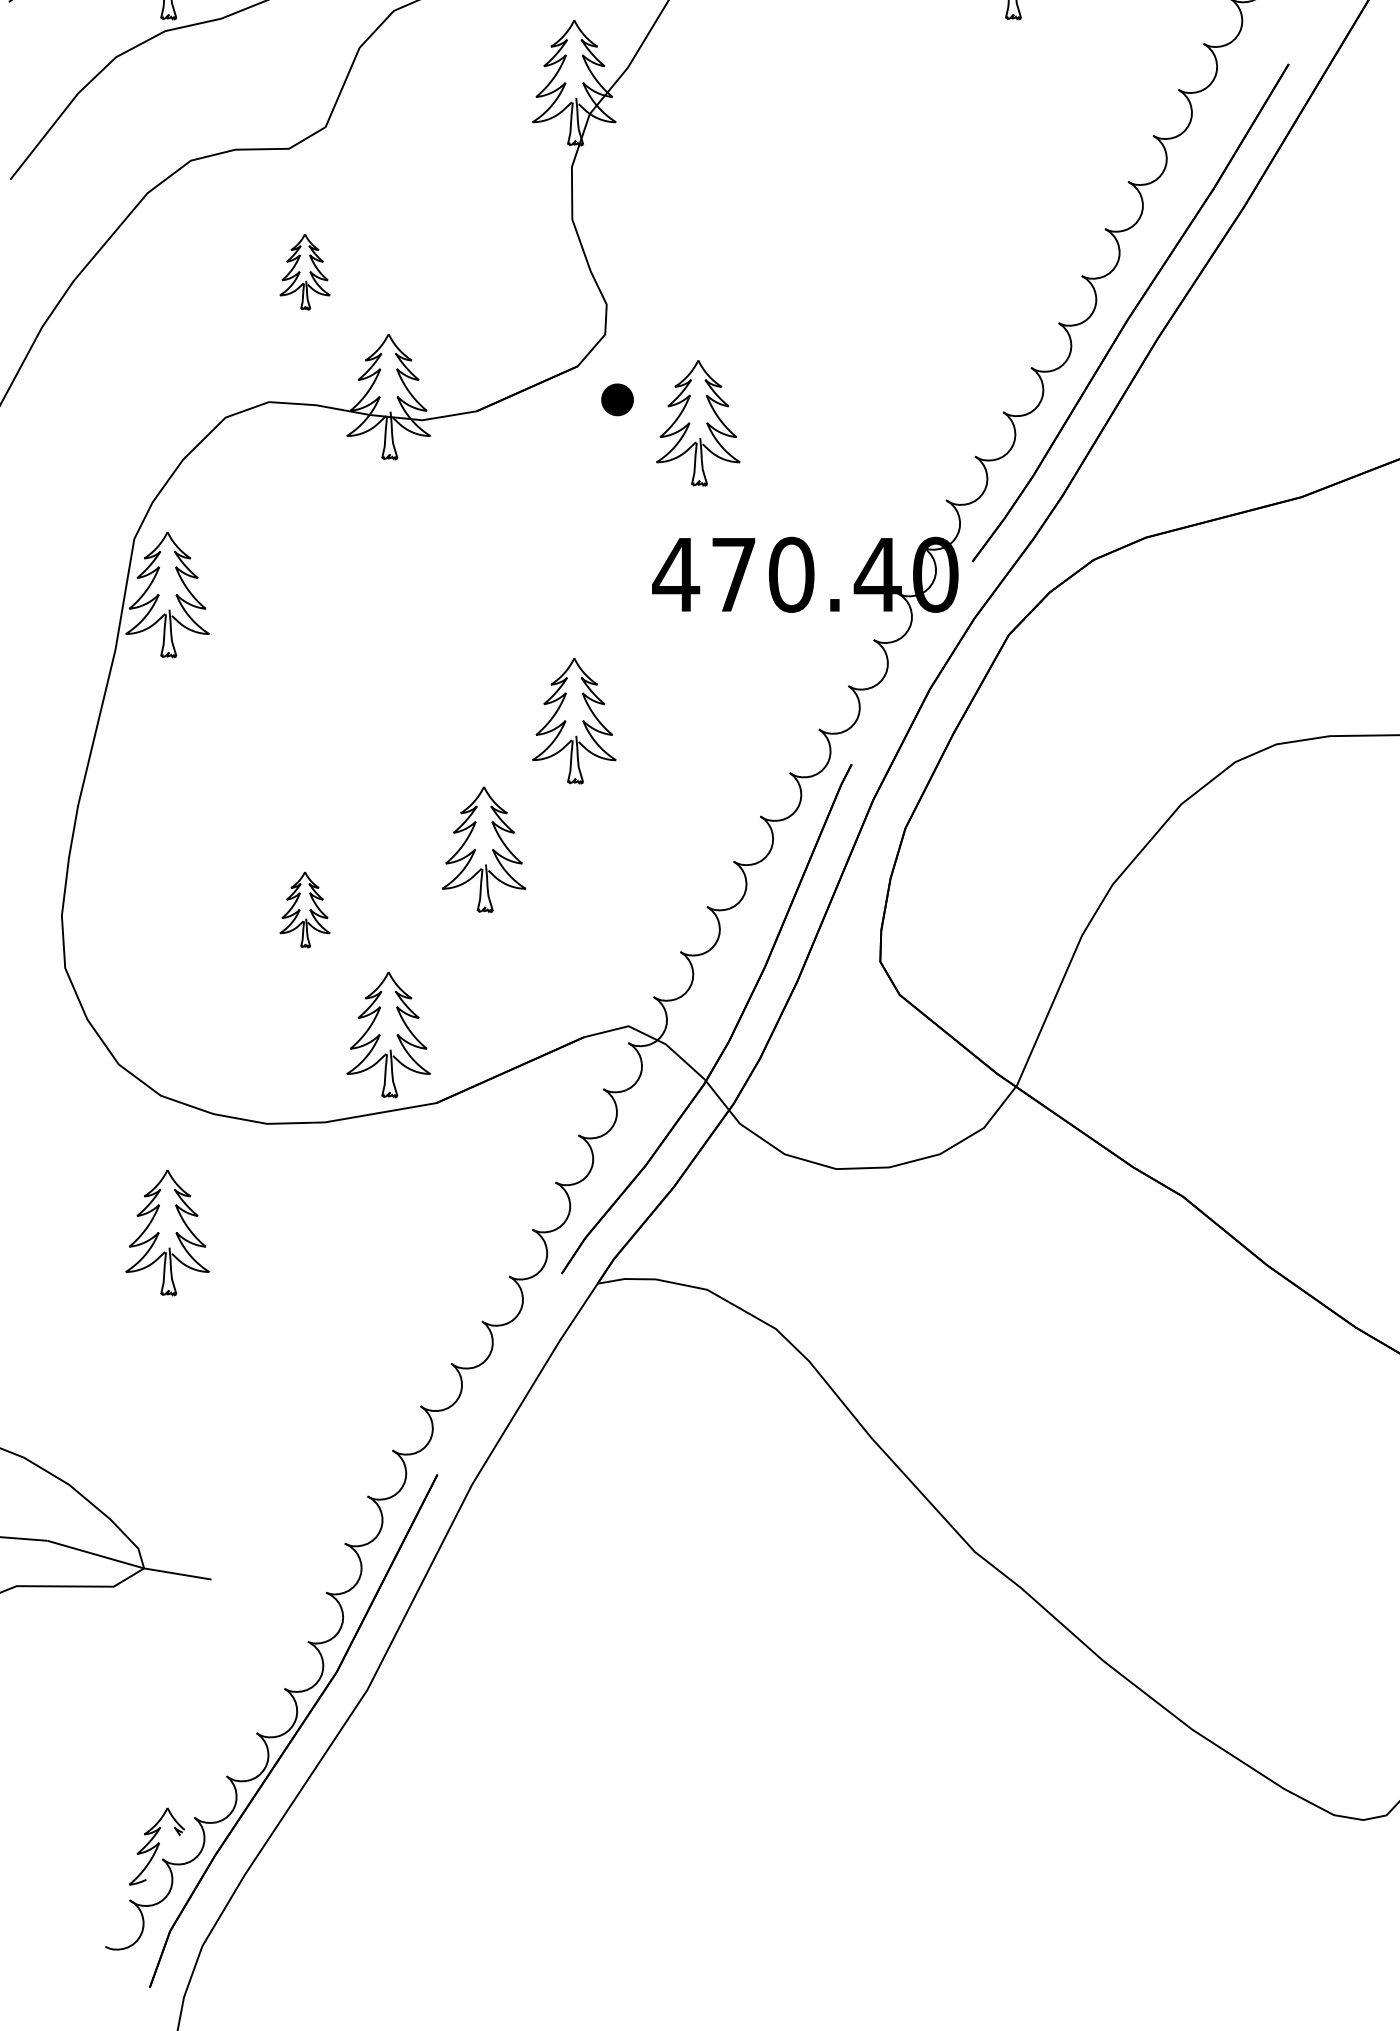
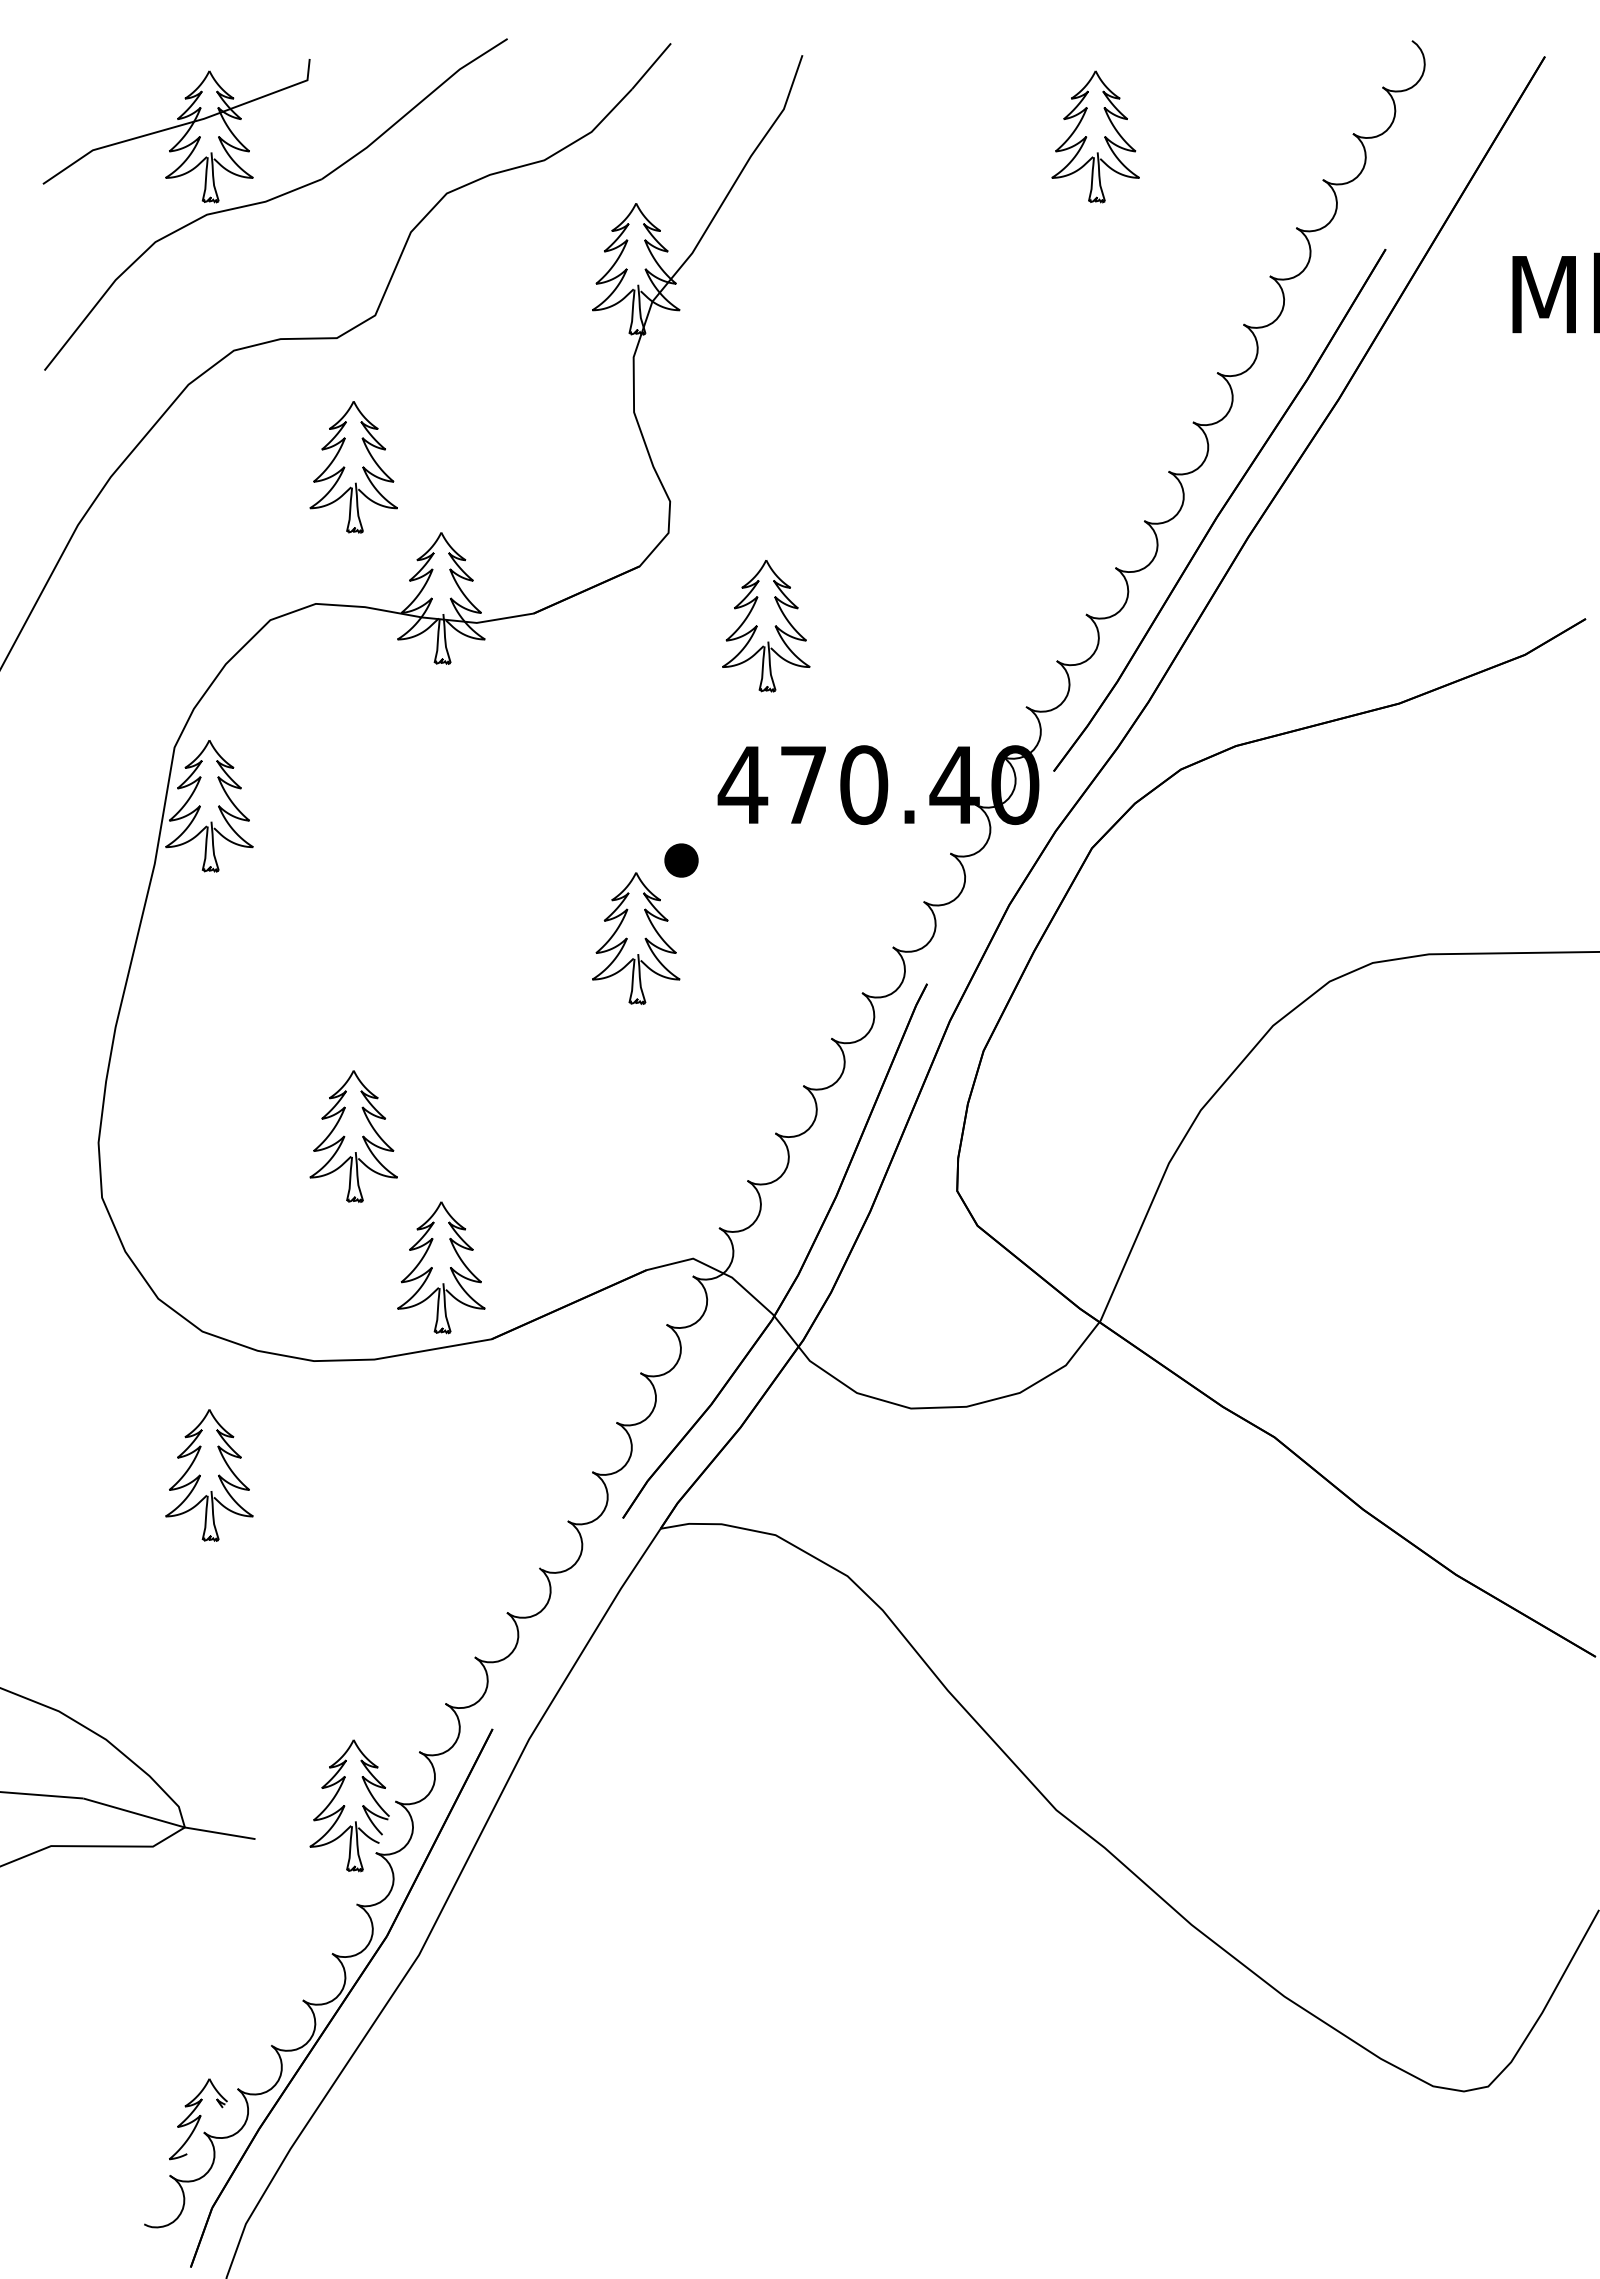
part: (304, 272) -> (353, 467), size x1.67
part: (617, 399) -> (681, 860), moved
part: (484, 849) -> (541, 1073), removed
part: (304, 909) -> (353, 1136), size x1.67
part: (301, 1547) -> (349, 1805), added

